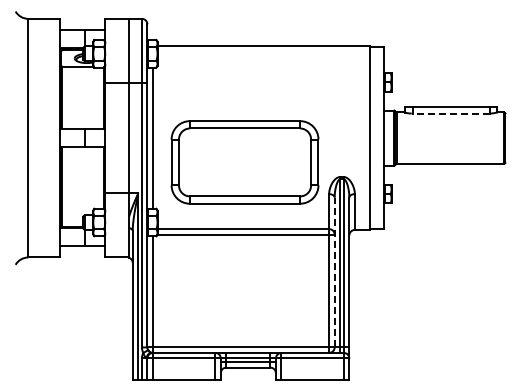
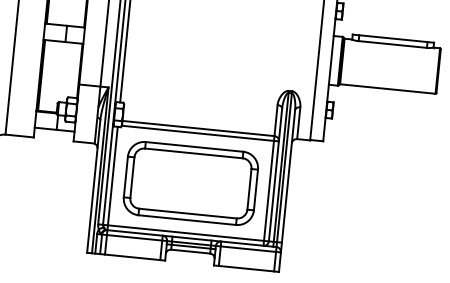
line: (450, 113) -> (392, 44), dashed -> solid
part: (244, 162) -> (190, 183), moved
line: (334, 272) -> (275, 174), dashed -> solid

